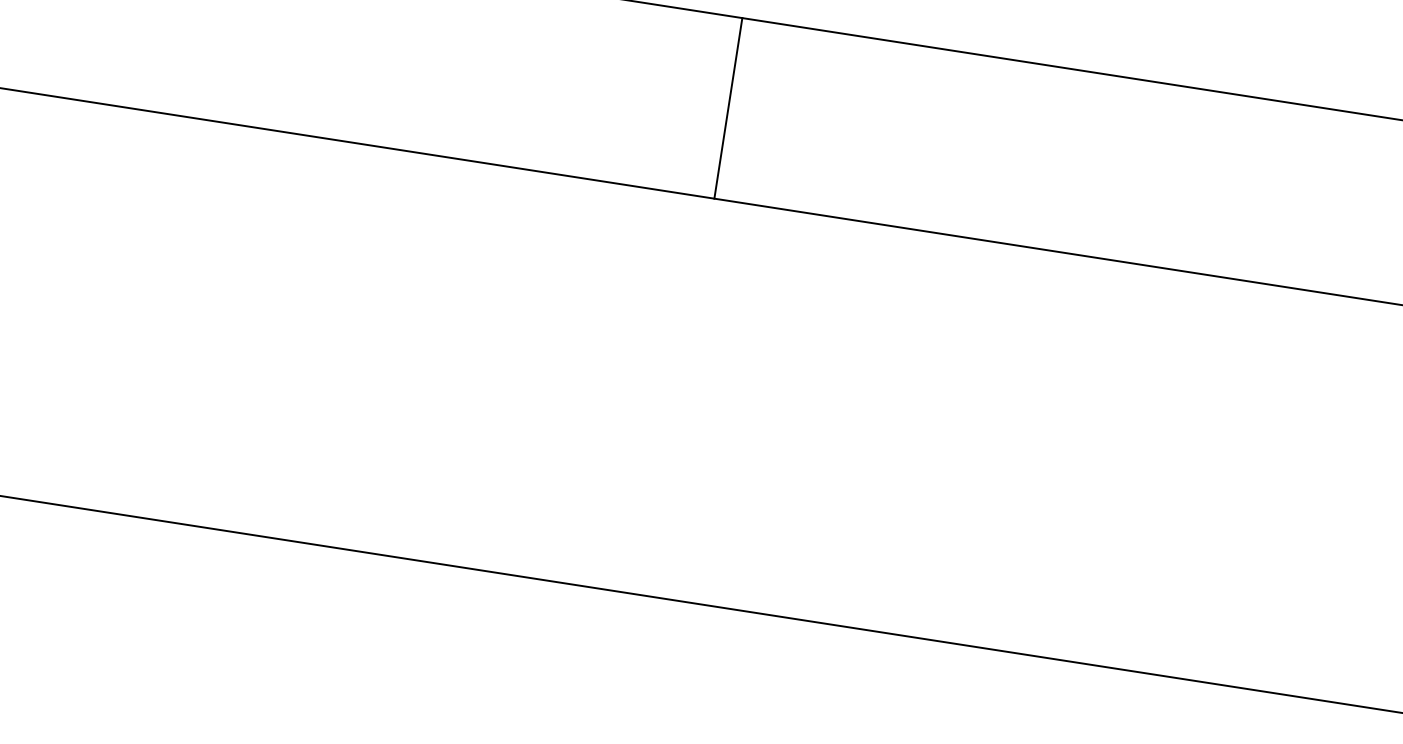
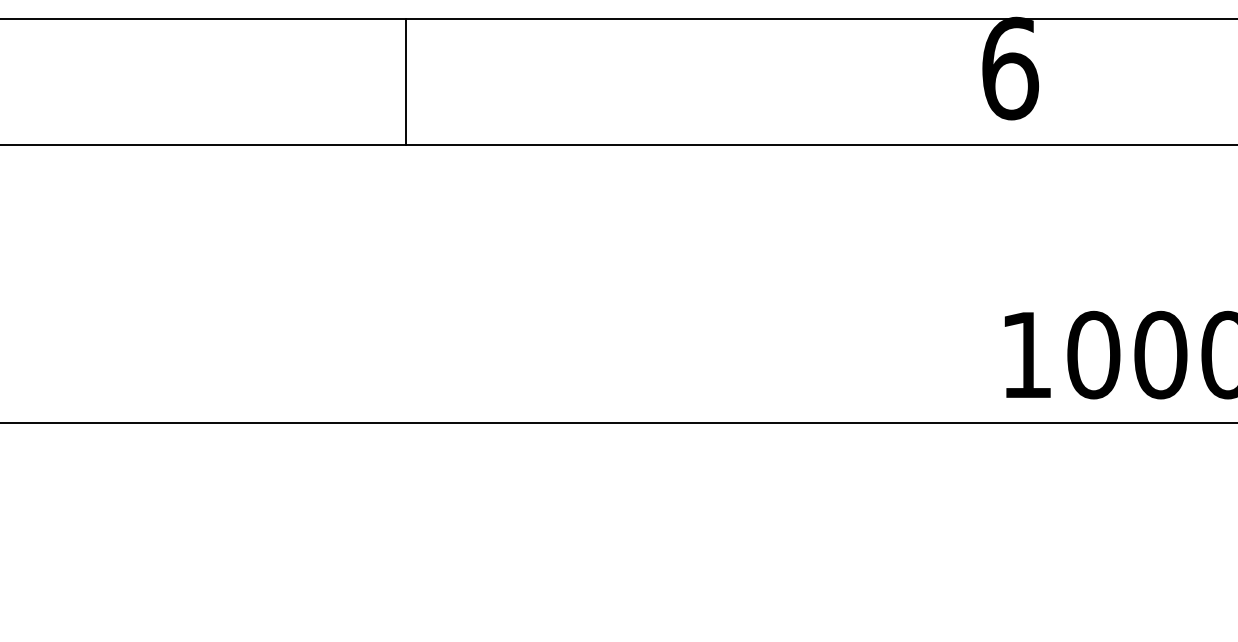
line: (727, 107) -> (405, 81), moved

